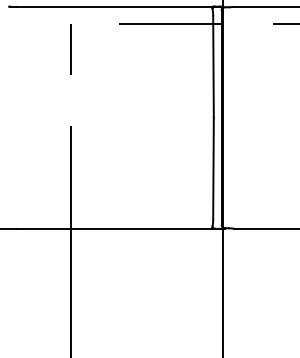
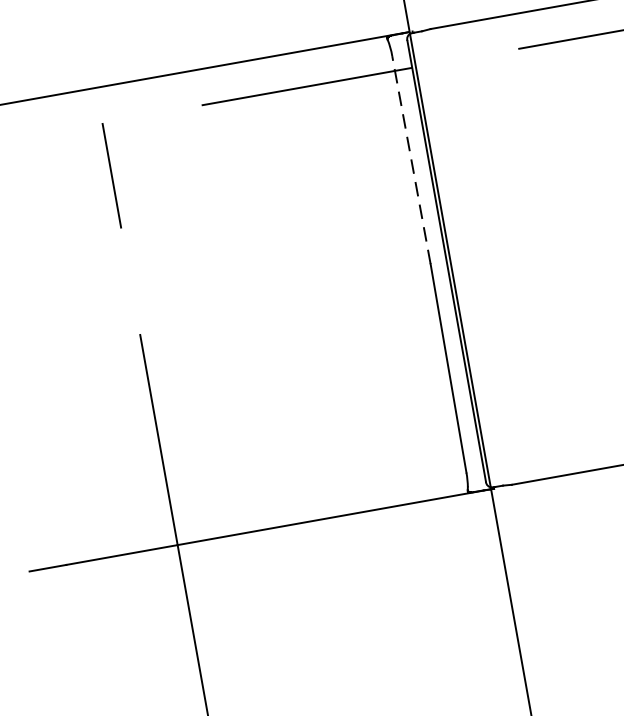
line: (213, 67) -> (411, 160), solid -> dashed

